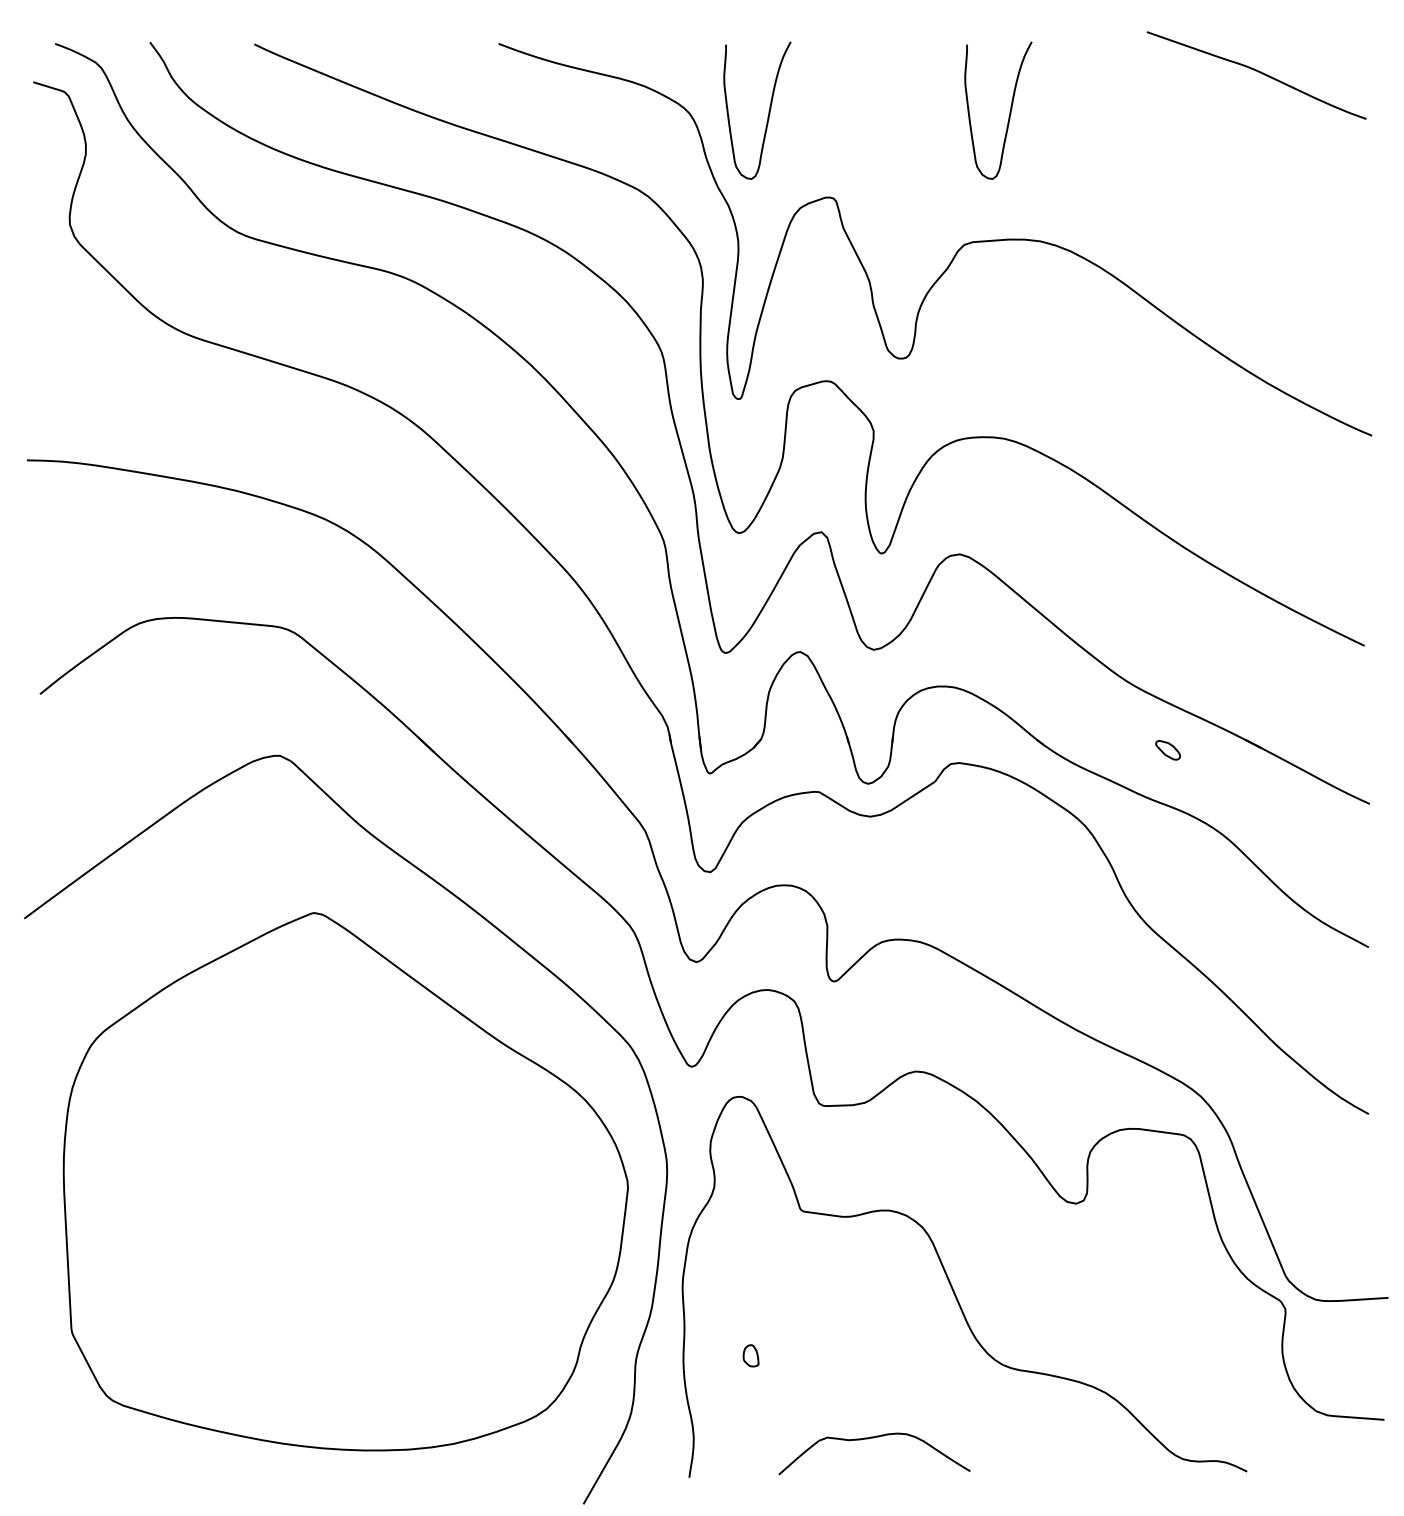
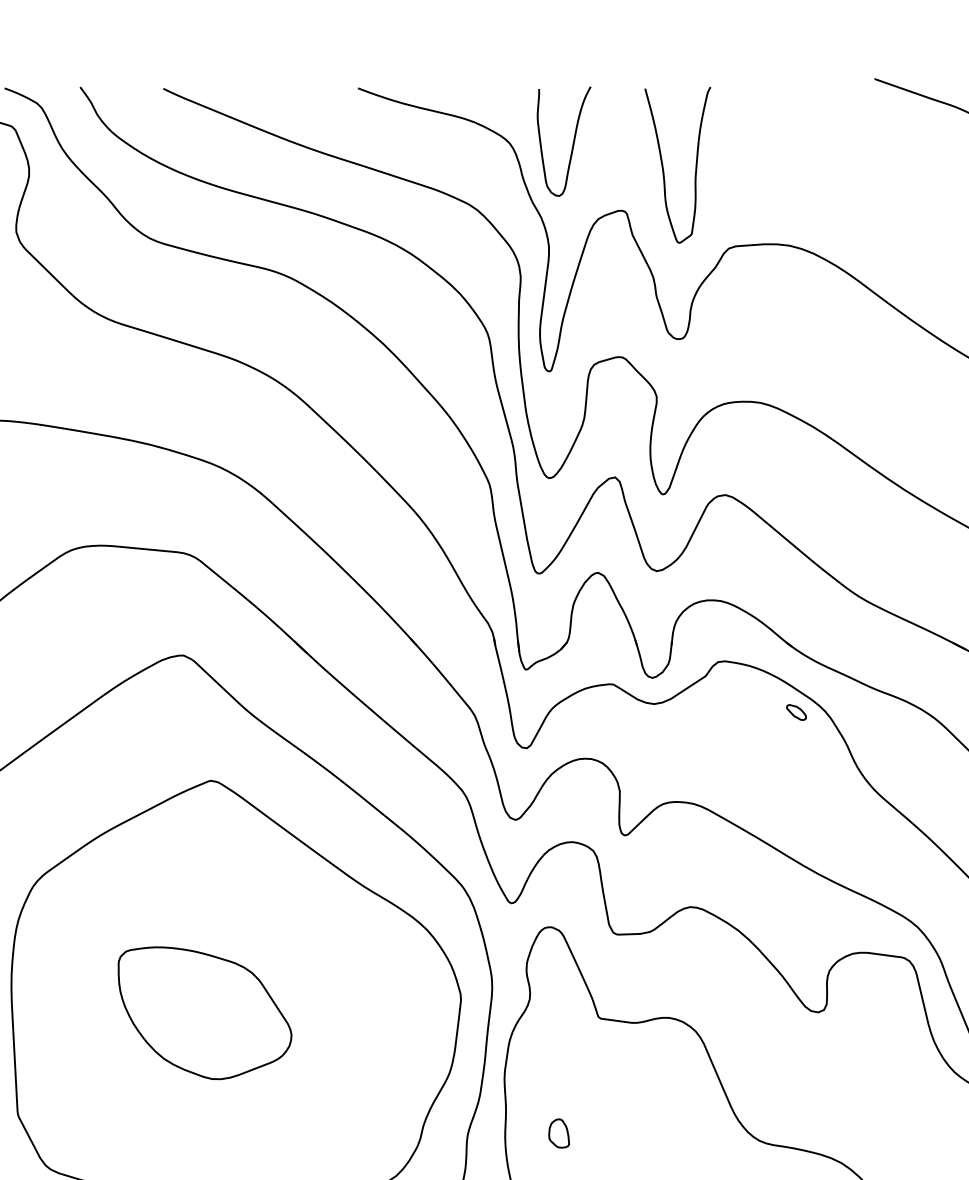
curve: (1009, 111) -> (764, 142), removed
curve: (882, 143) -> (663, 167), added
part: (1167, 750) -> (796, 712), moved
part: (306, 1204) -> (204, 1013), added
part: (750, 1355) -> (558, 1133), size x1.67

